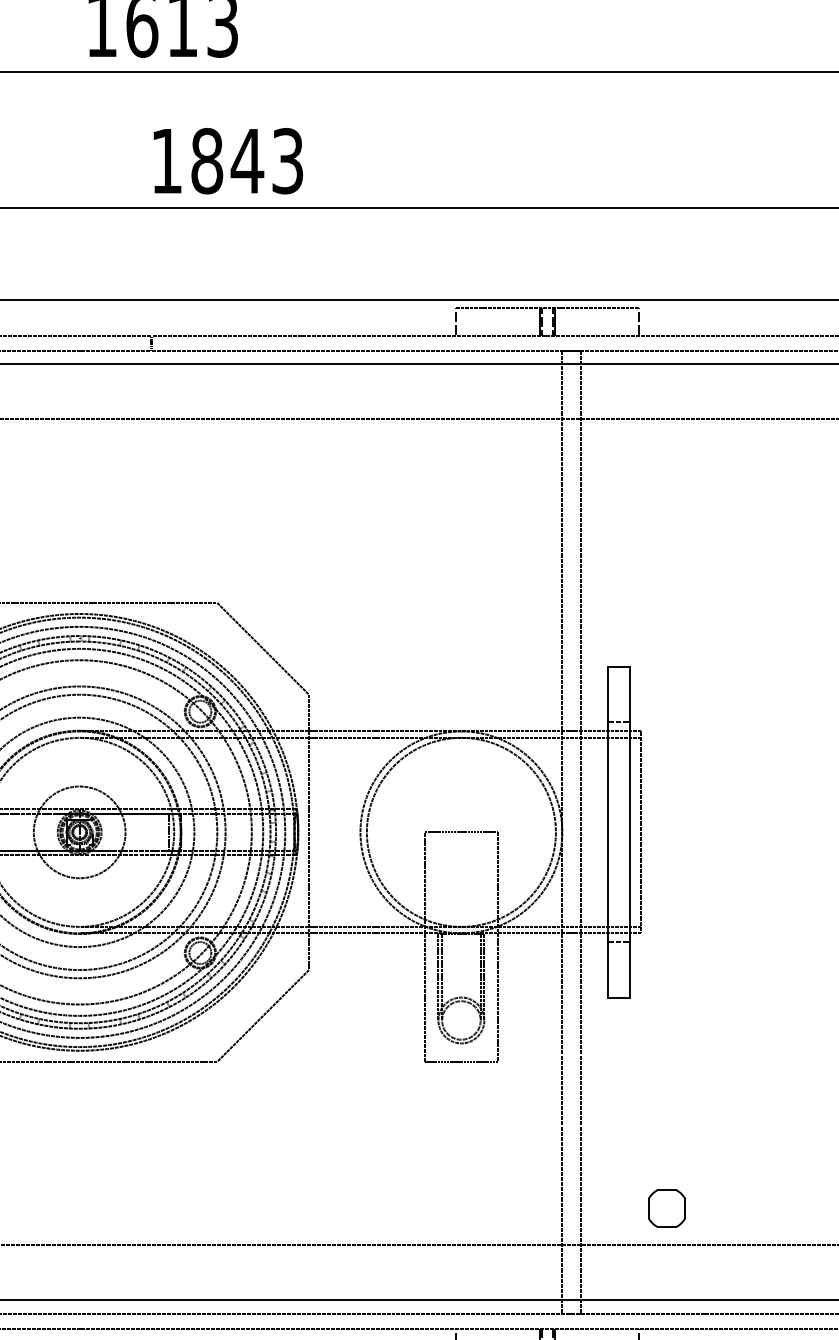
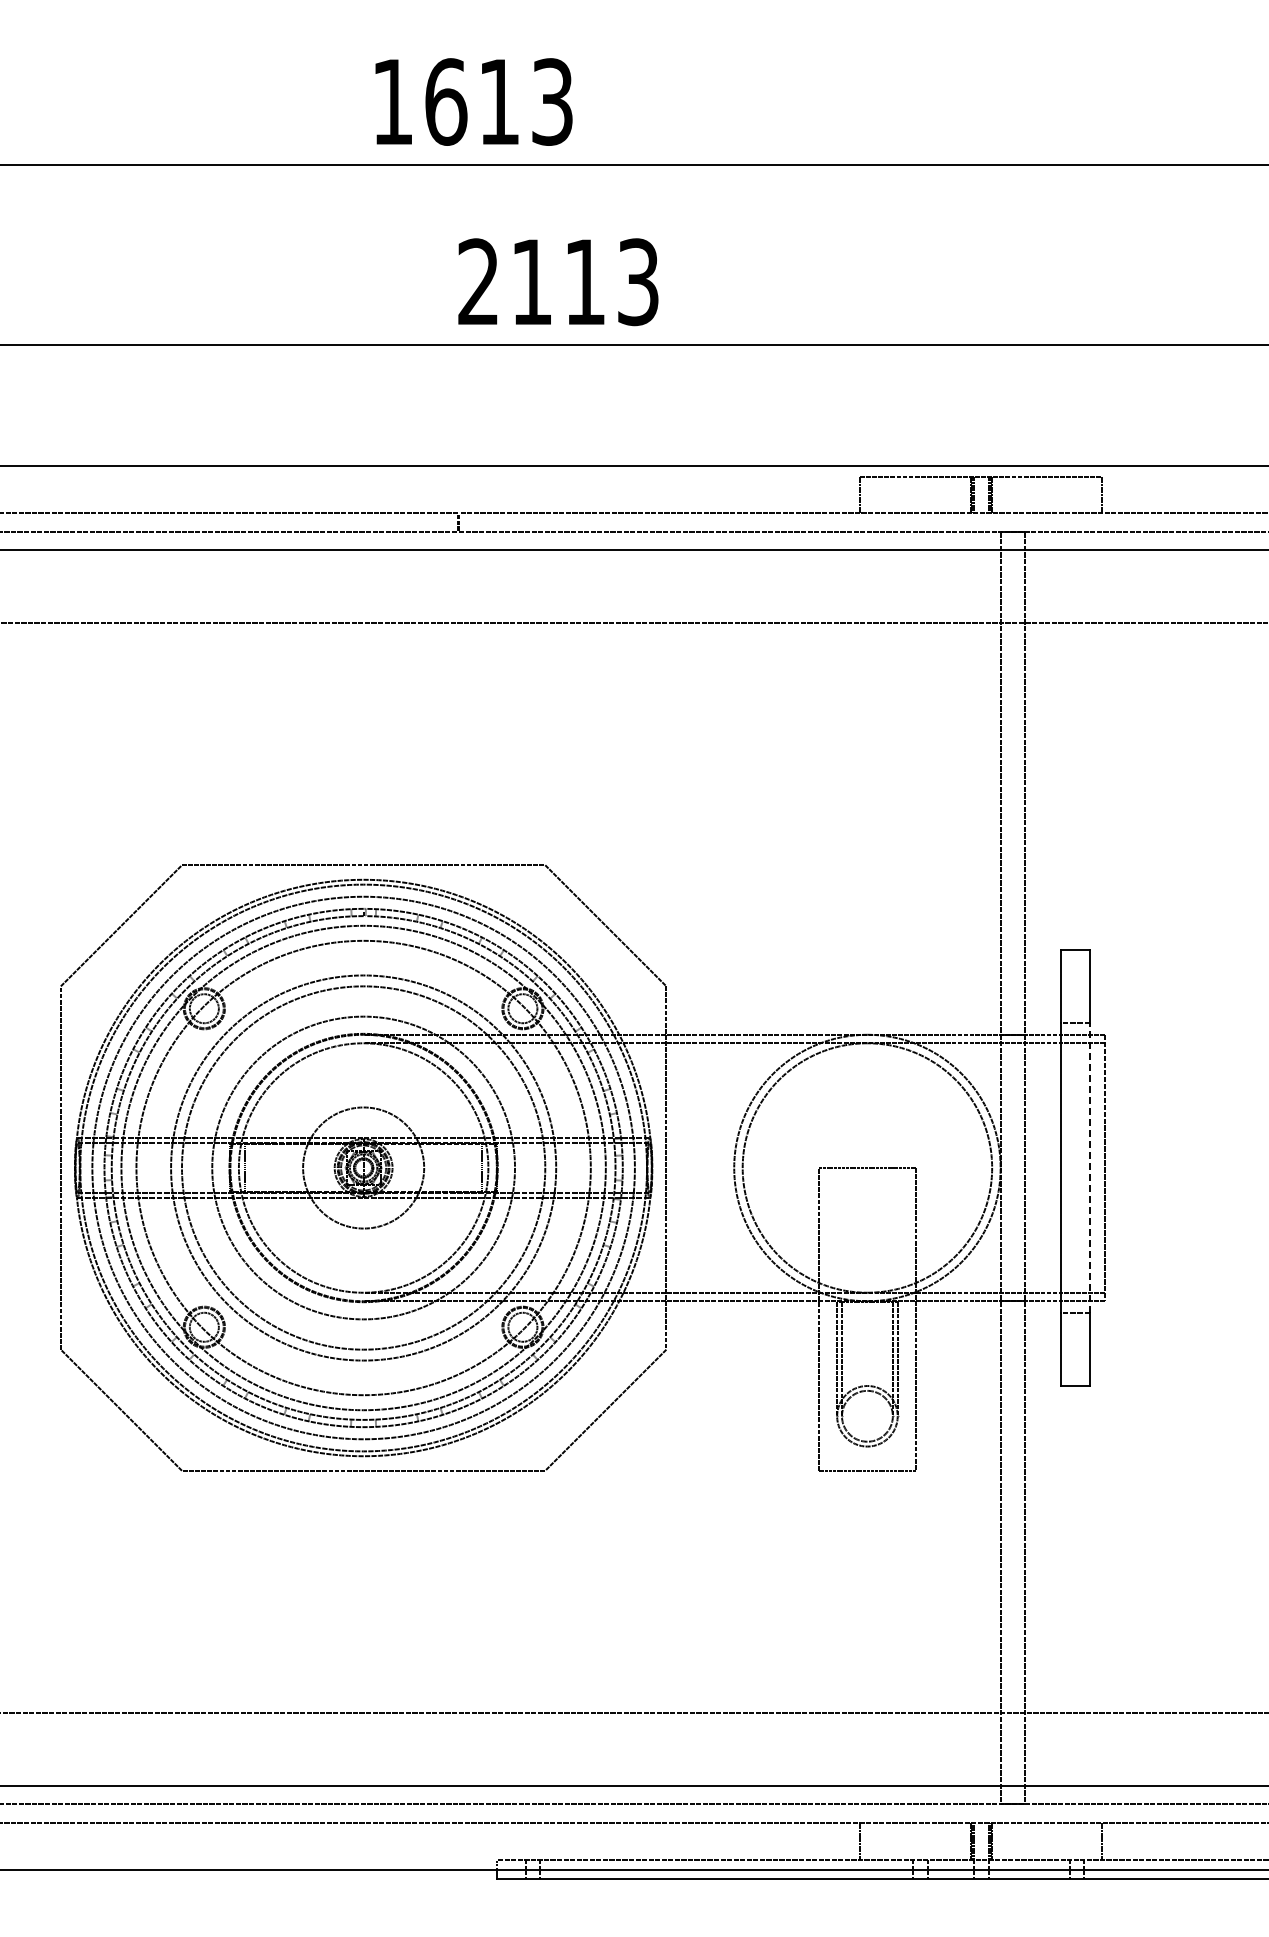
text: (207, 161) -> (532, 282), 1843 -> 2113
line: (630, 831) -> (1090, 1167), solid -> dashed
part: (666, 1208) -> (1138, 1664), removed

